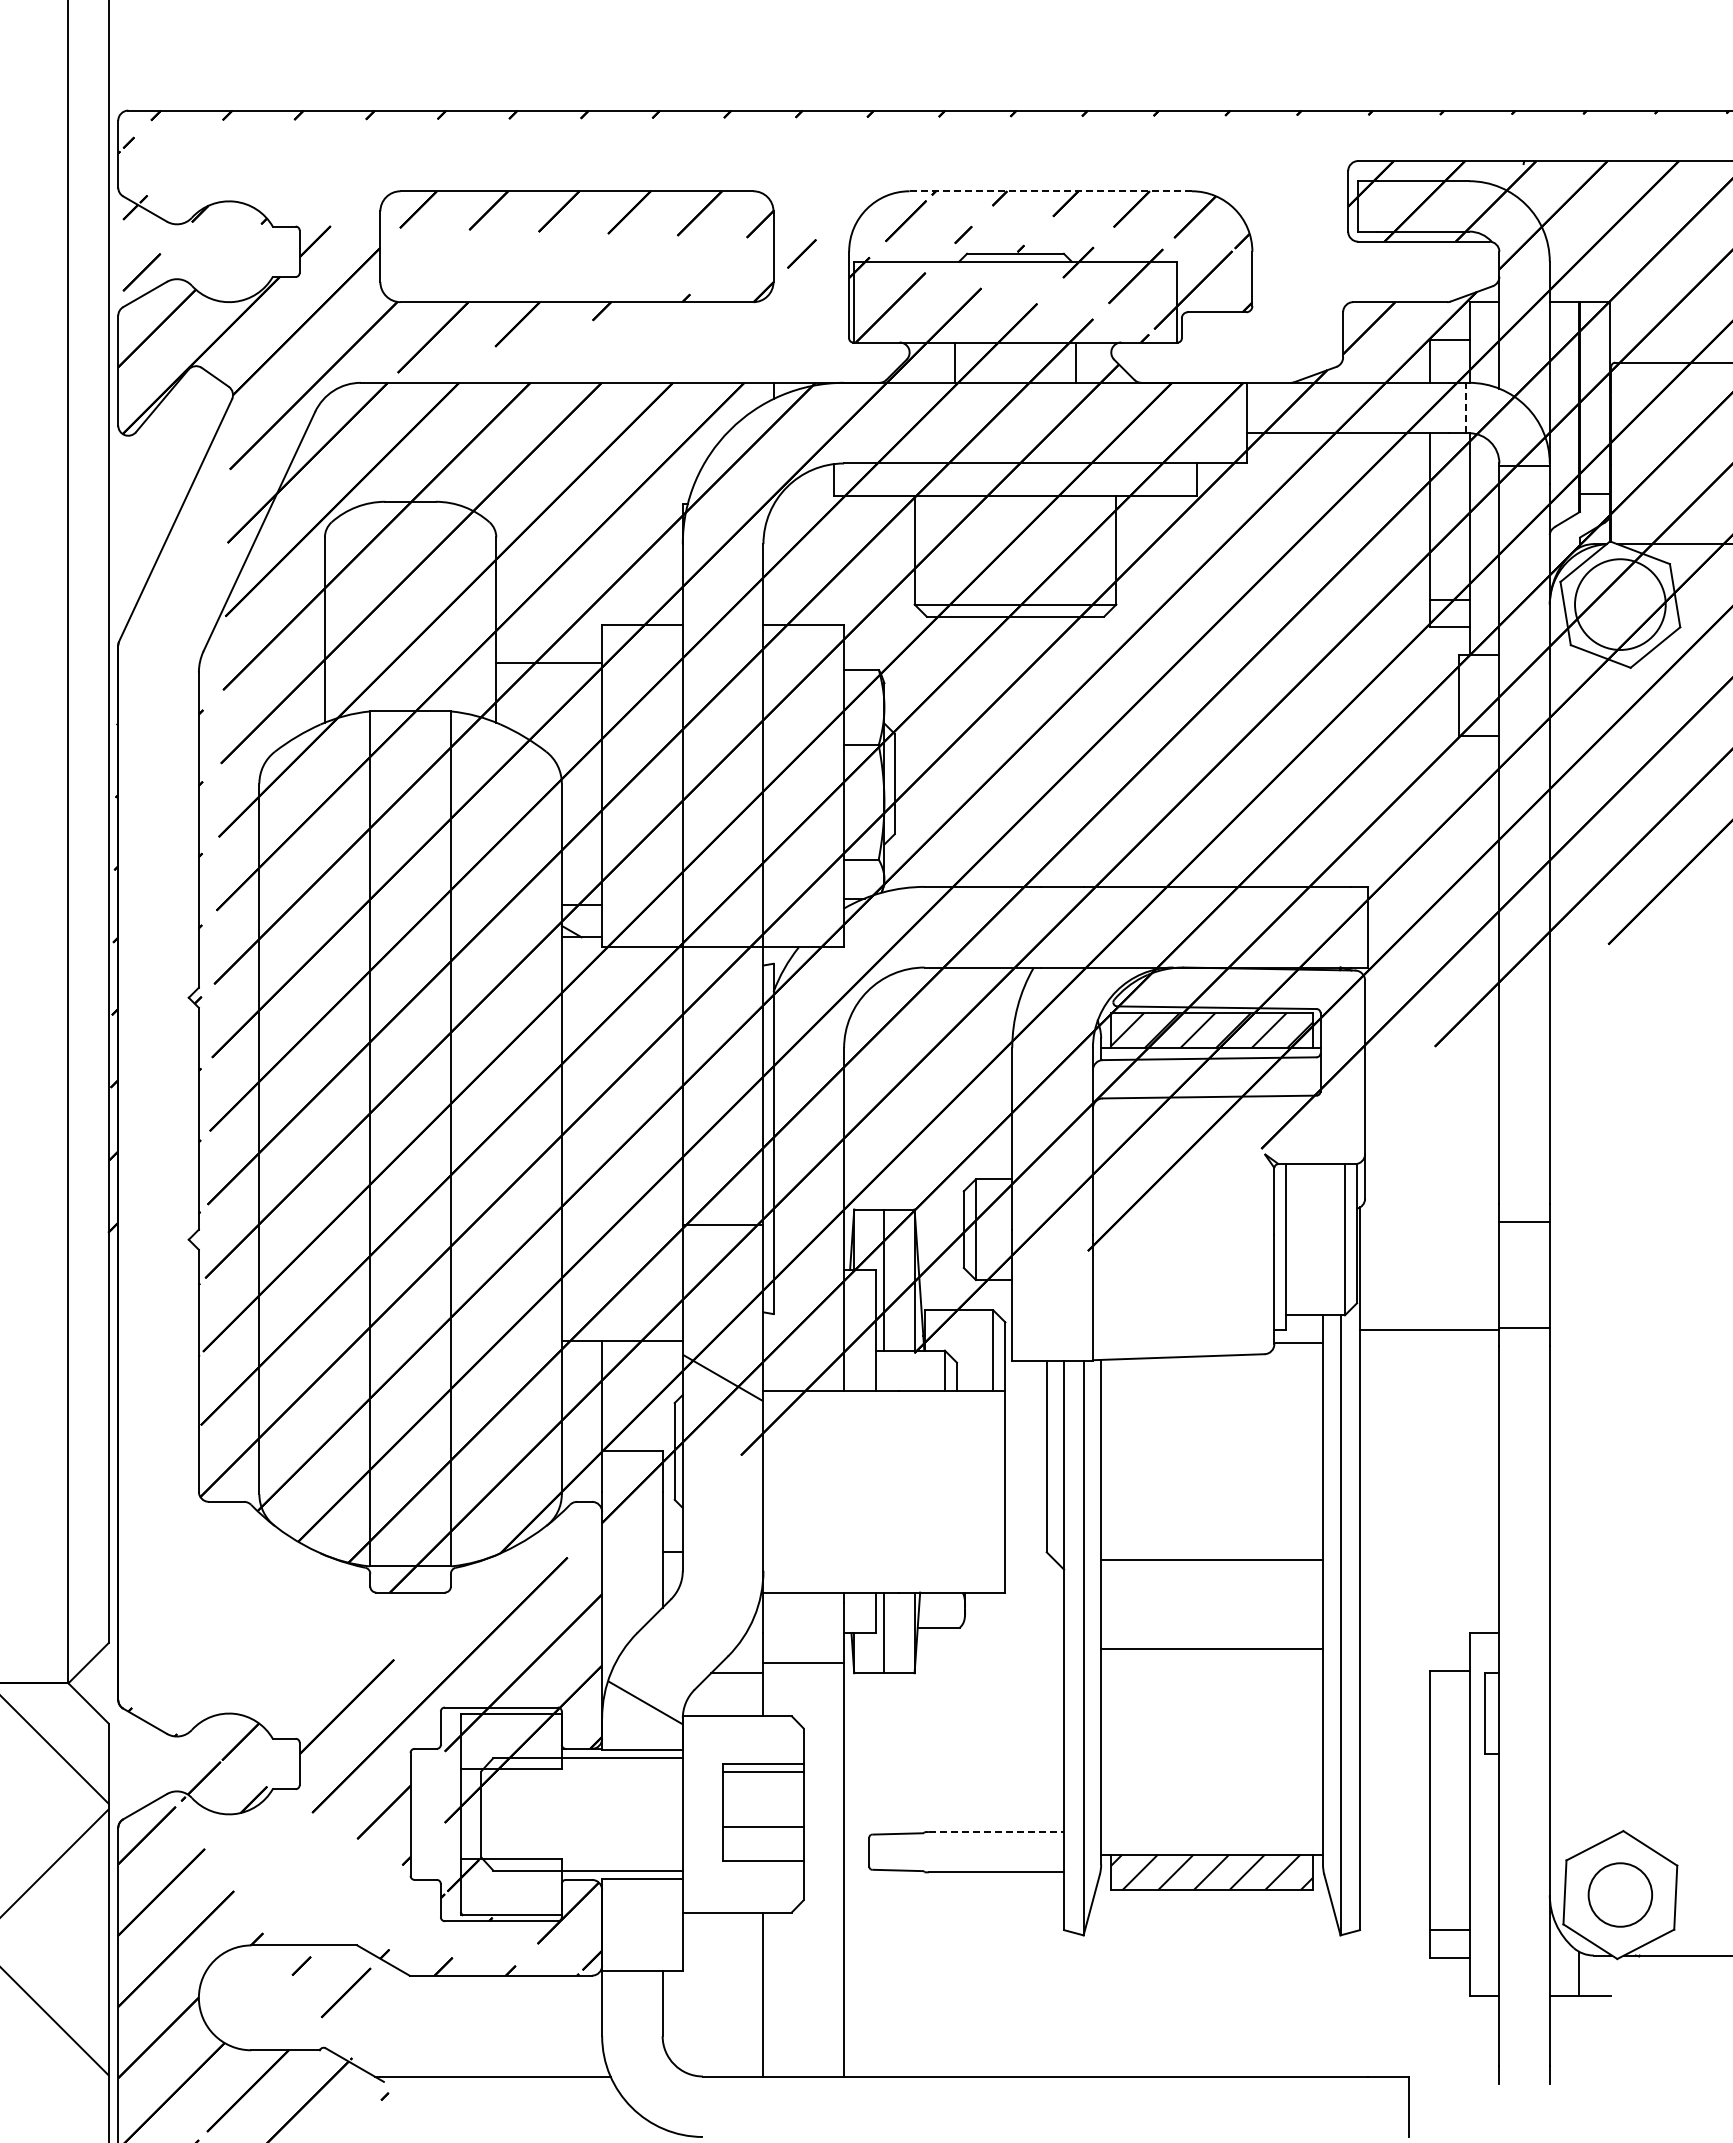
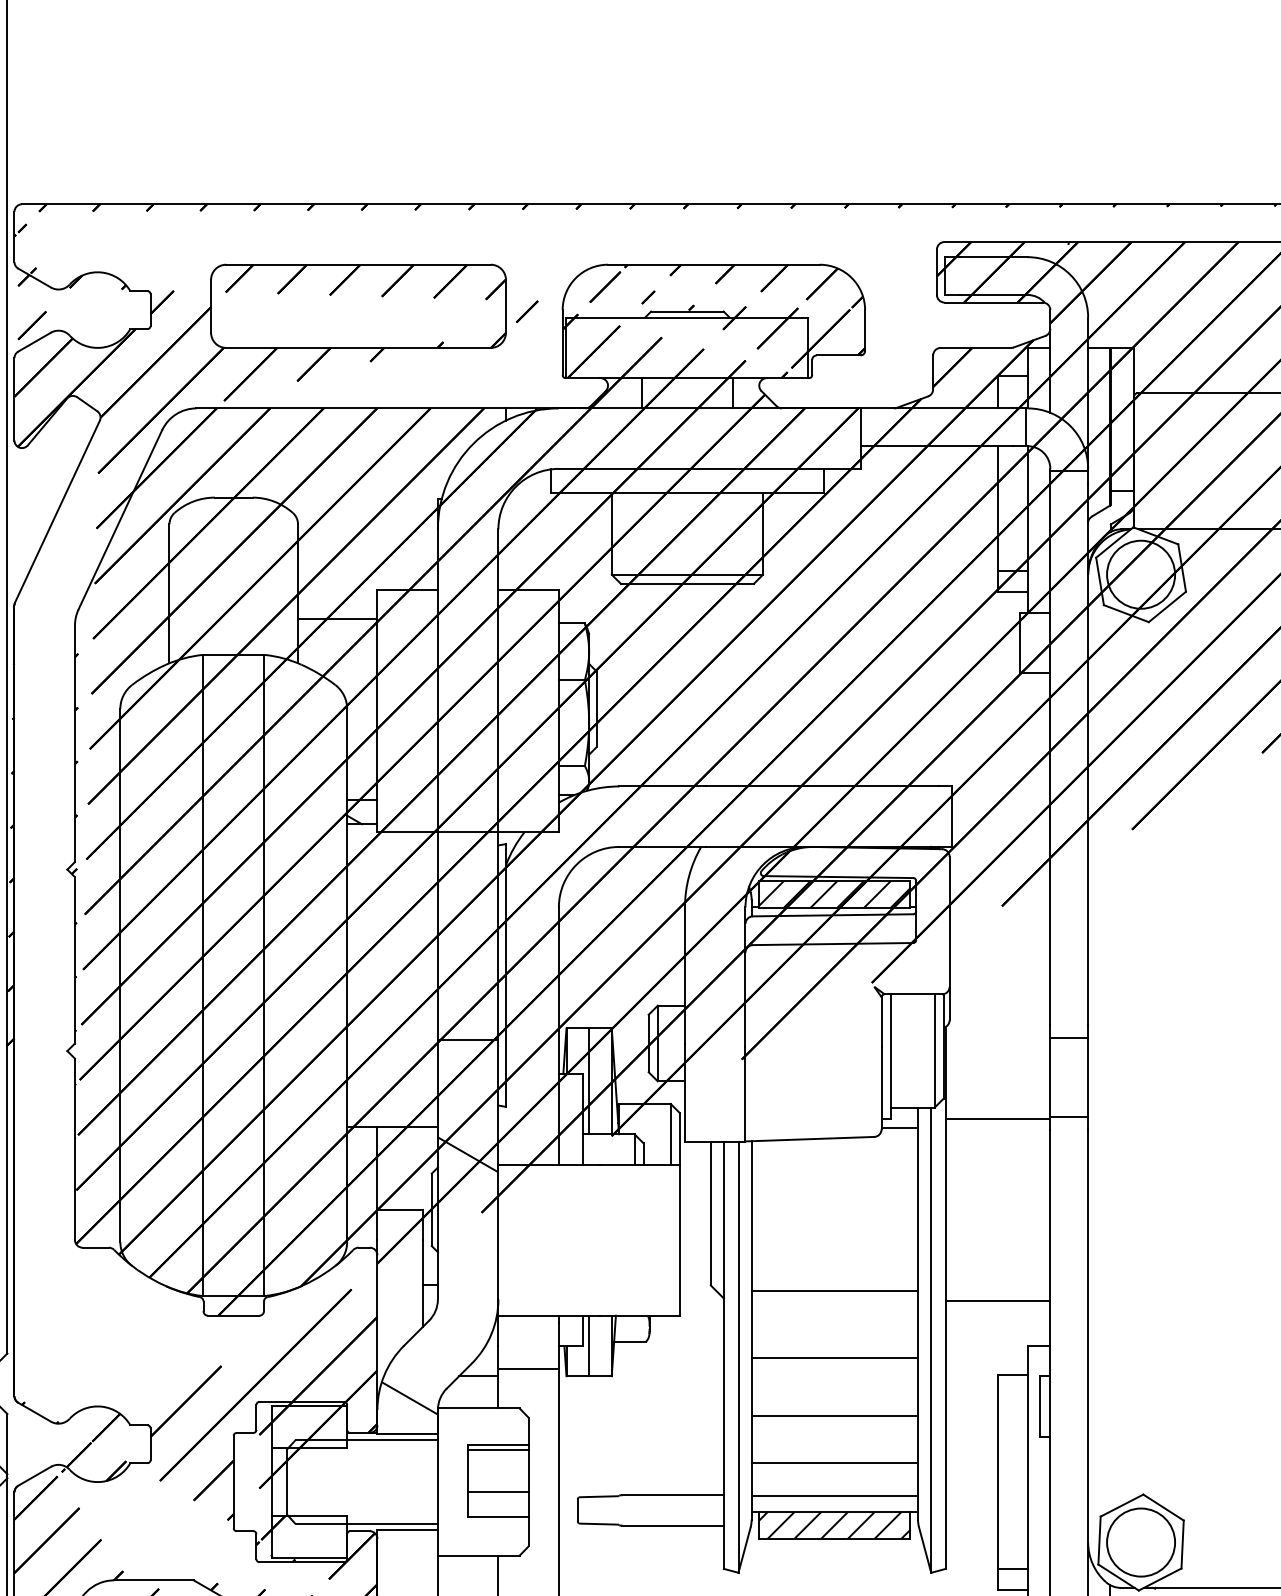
line: (1051, 191) -> (714, 264), dashed -> solid
line: (1466, 407) -> (1025, 426), dashed -> solid
line: (1429, 1572) -> (997, 1300), added
line: (1211, 1726) -> (834, 1416), added
line: (1211, 1789) -> (834, 1463), added
line: (996, 1832) -> (673, 1495), dashed -> solid
line: (1211, 1832) -> (834, 1495), added
circle: (1620, 1894) -> (1141, 1542), size x1.43

